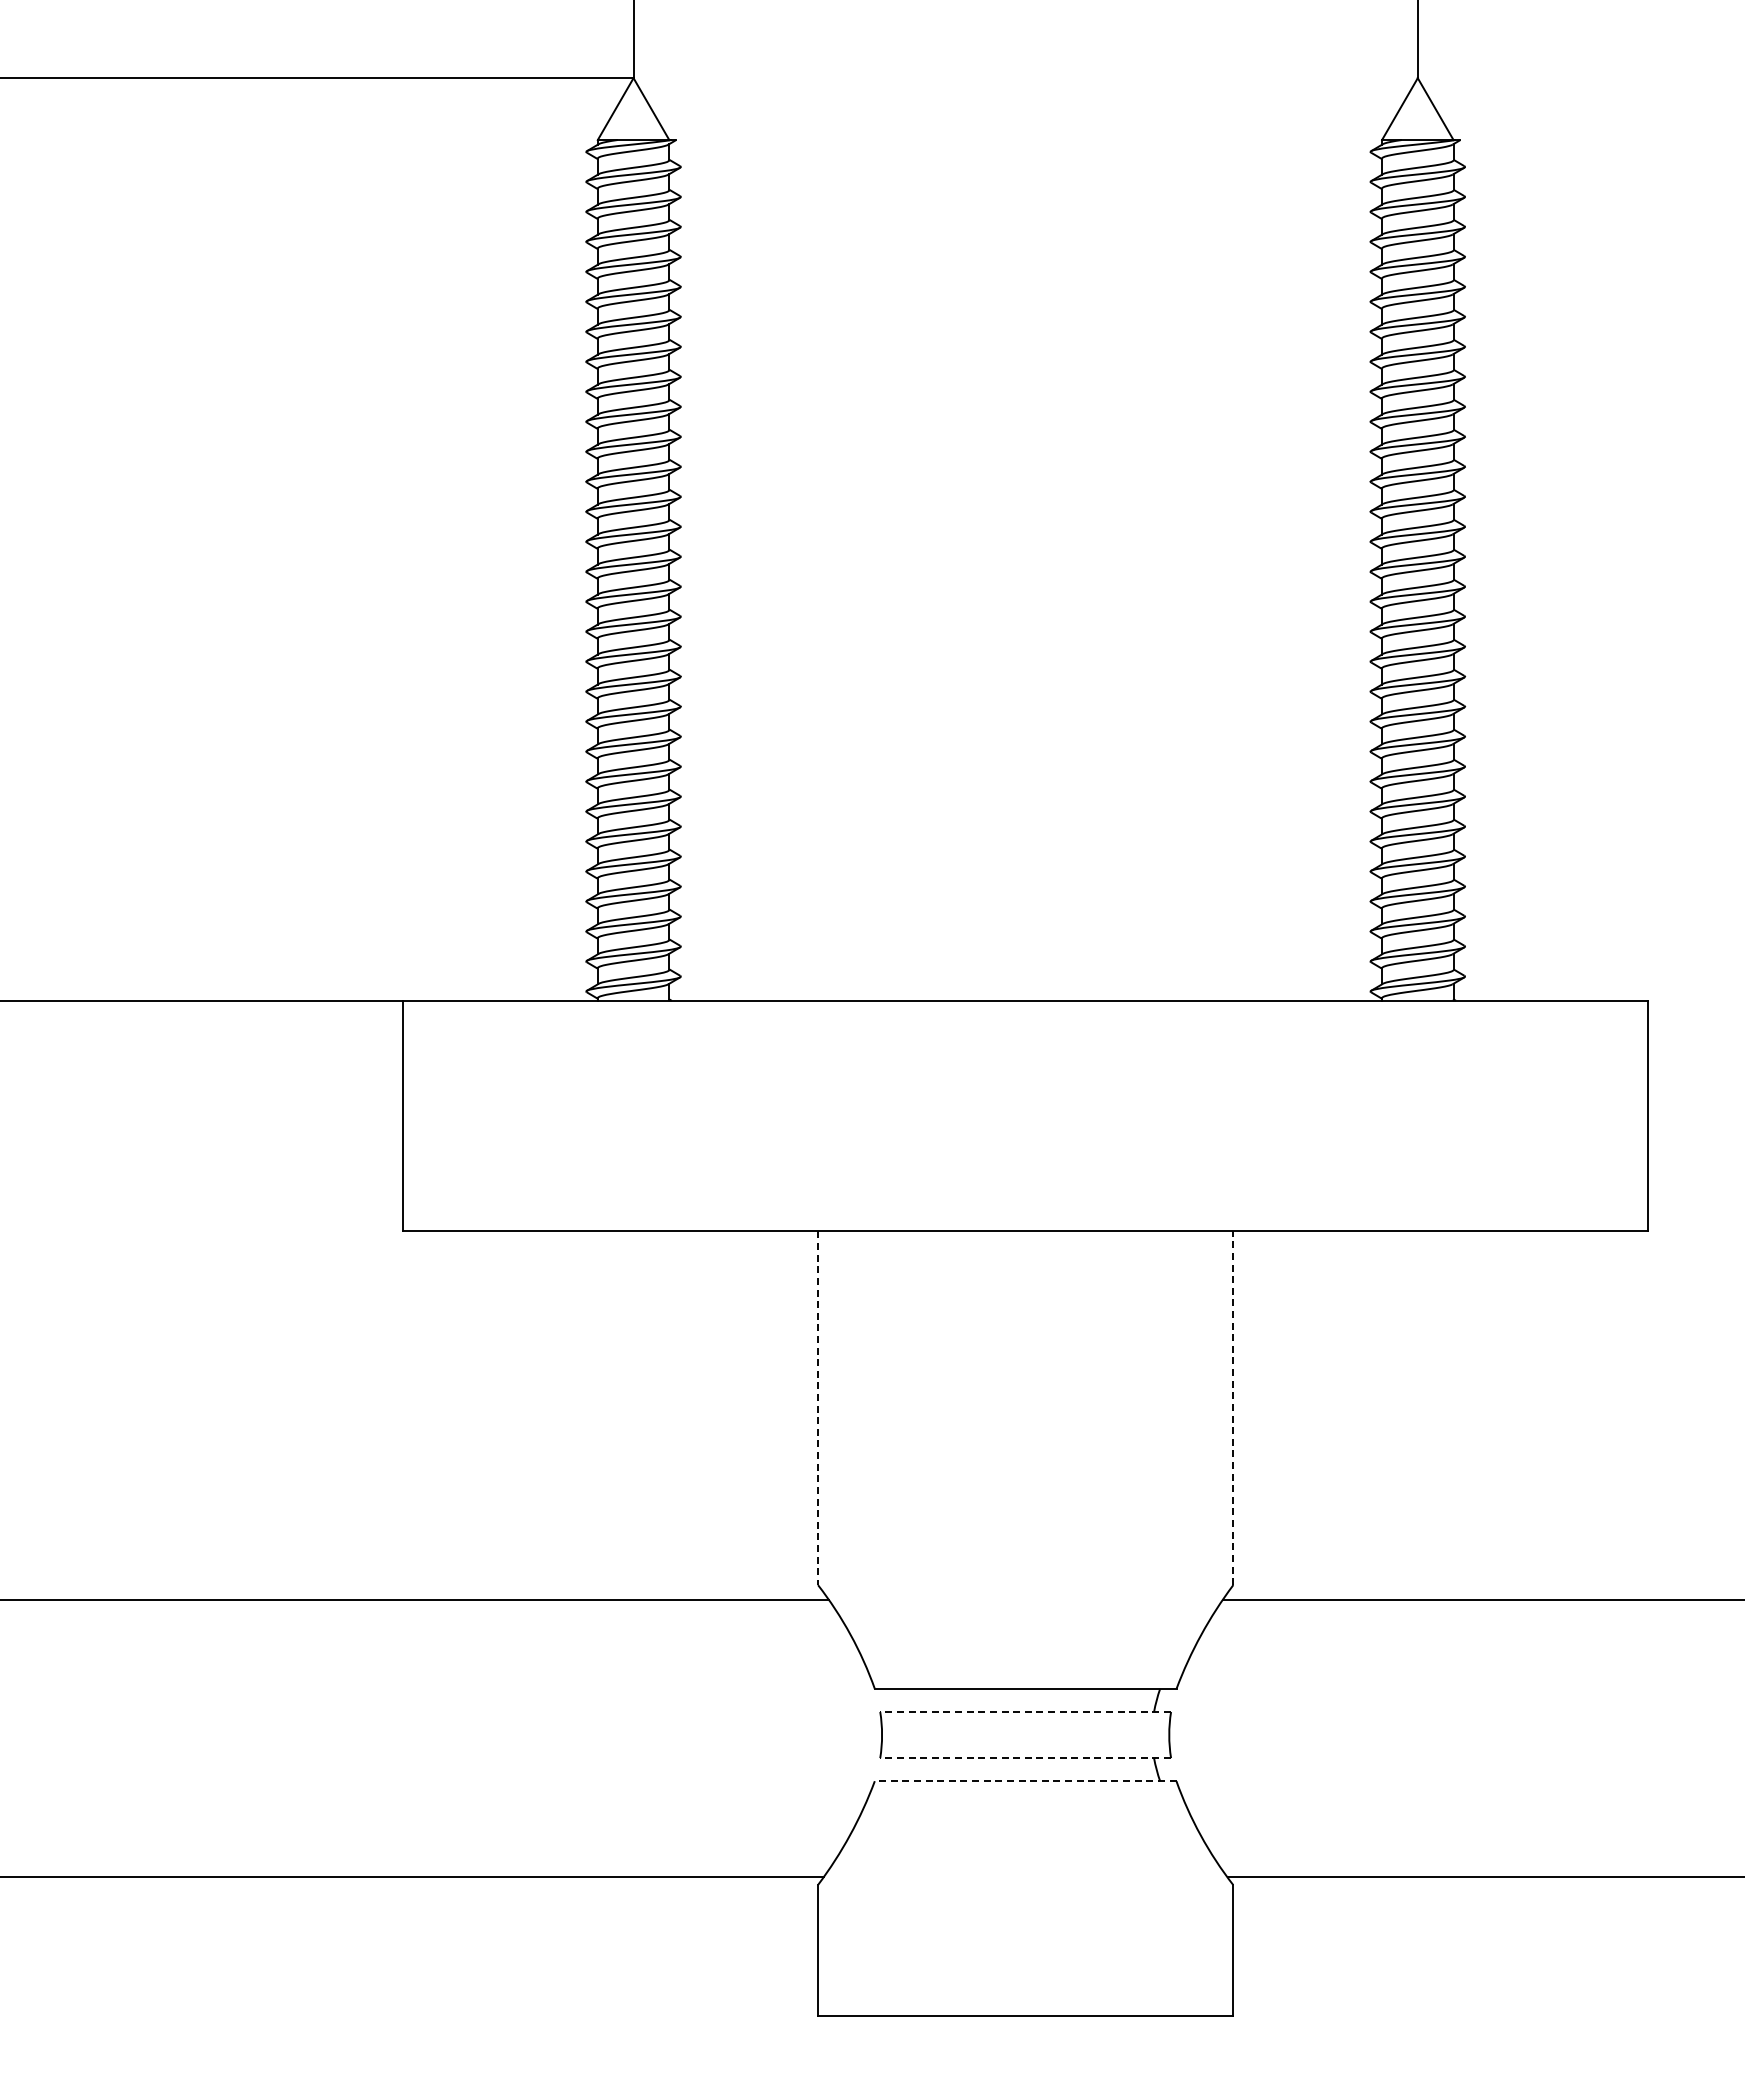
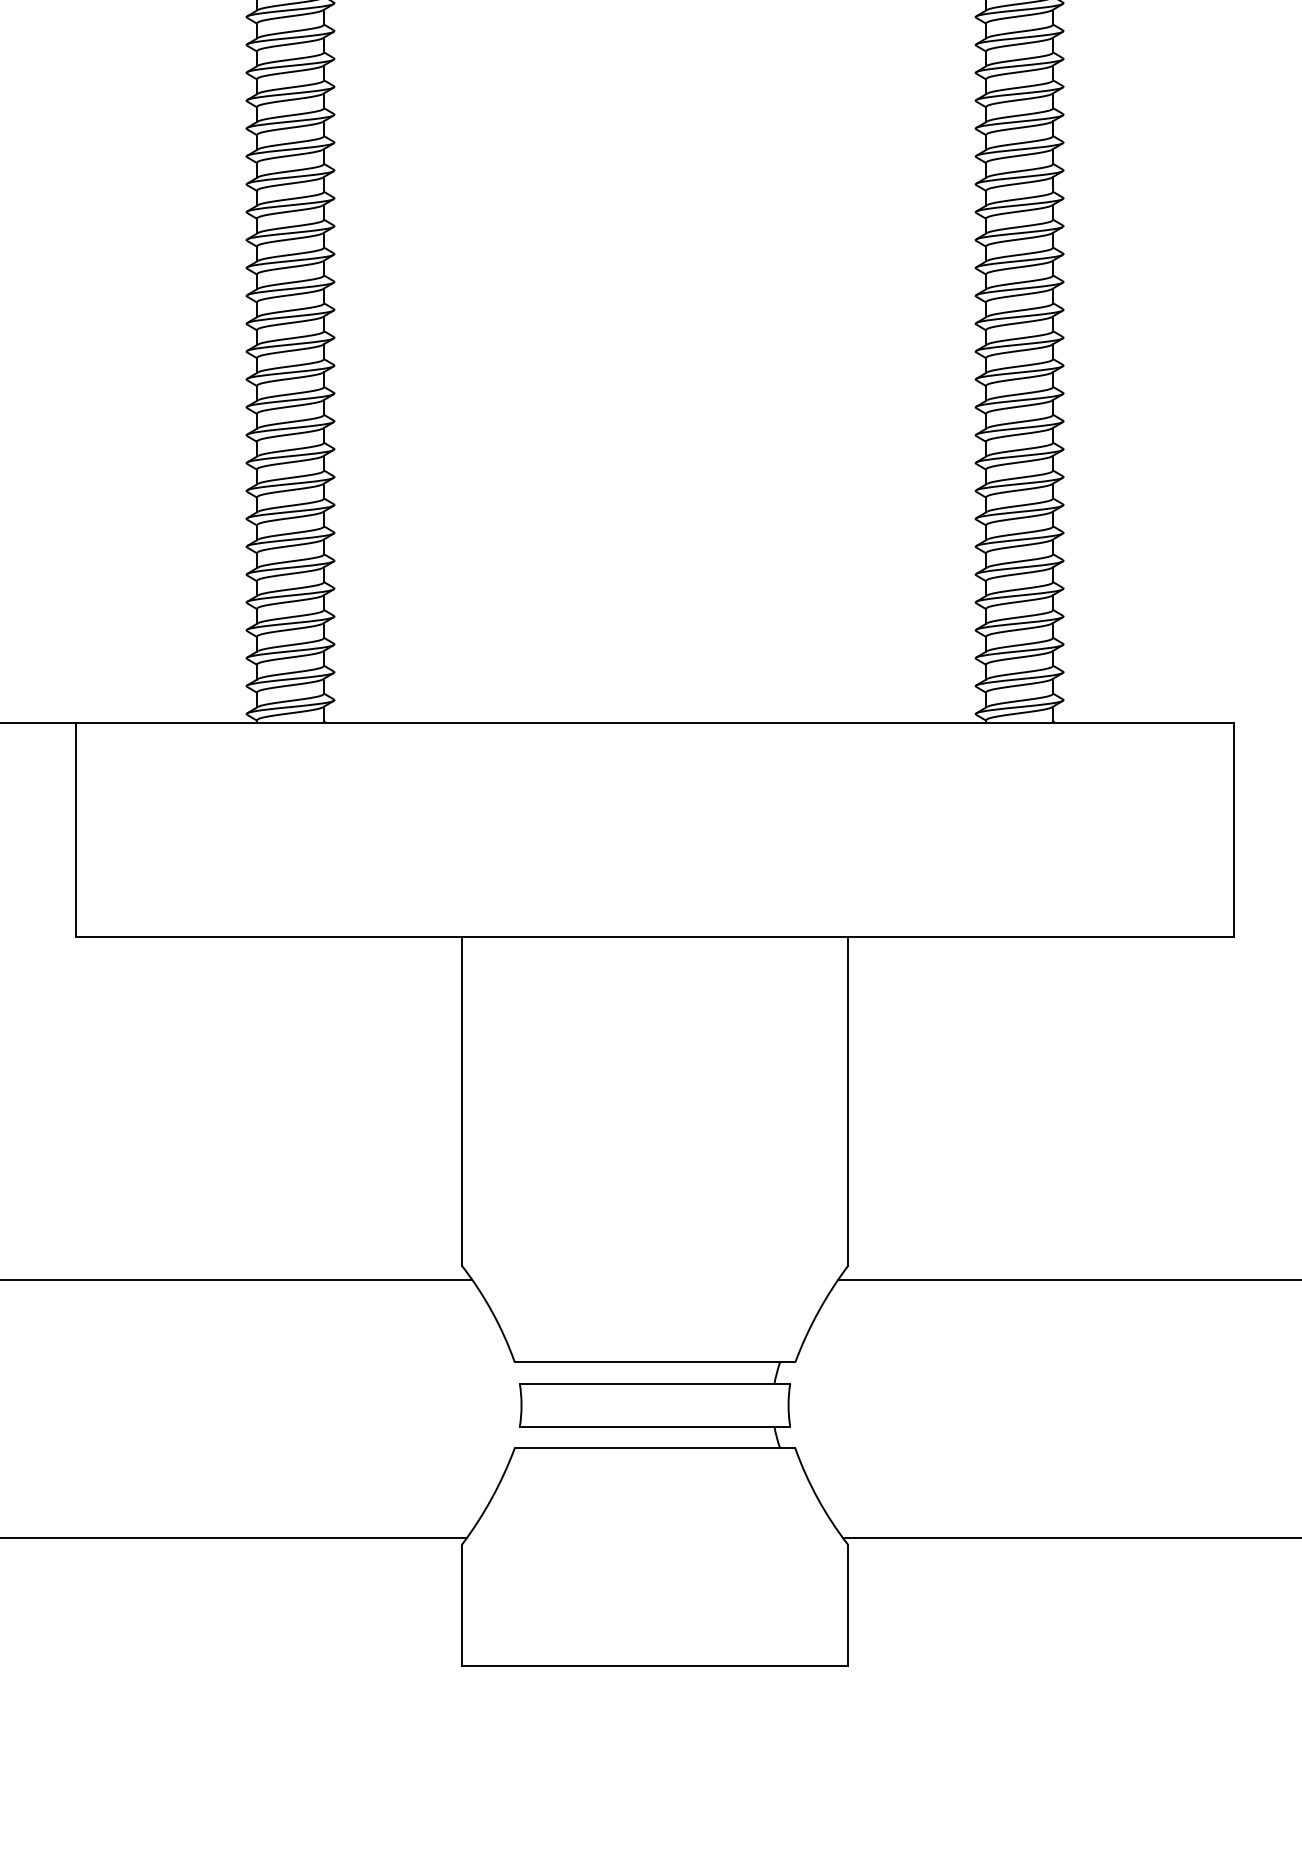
line: (818, 1408) -> (462, 1101), dashed -> solid
line: (1233, 1408) -> (848, 1101), dashed -> solid
line: (1025, 1711) -> (654, 1383), dashed -> solid
line: (1025, 1758) -> (654, 1427), dashed -> solid
line: (1025, 1781) -> (654, 1448), dashed -> solid

